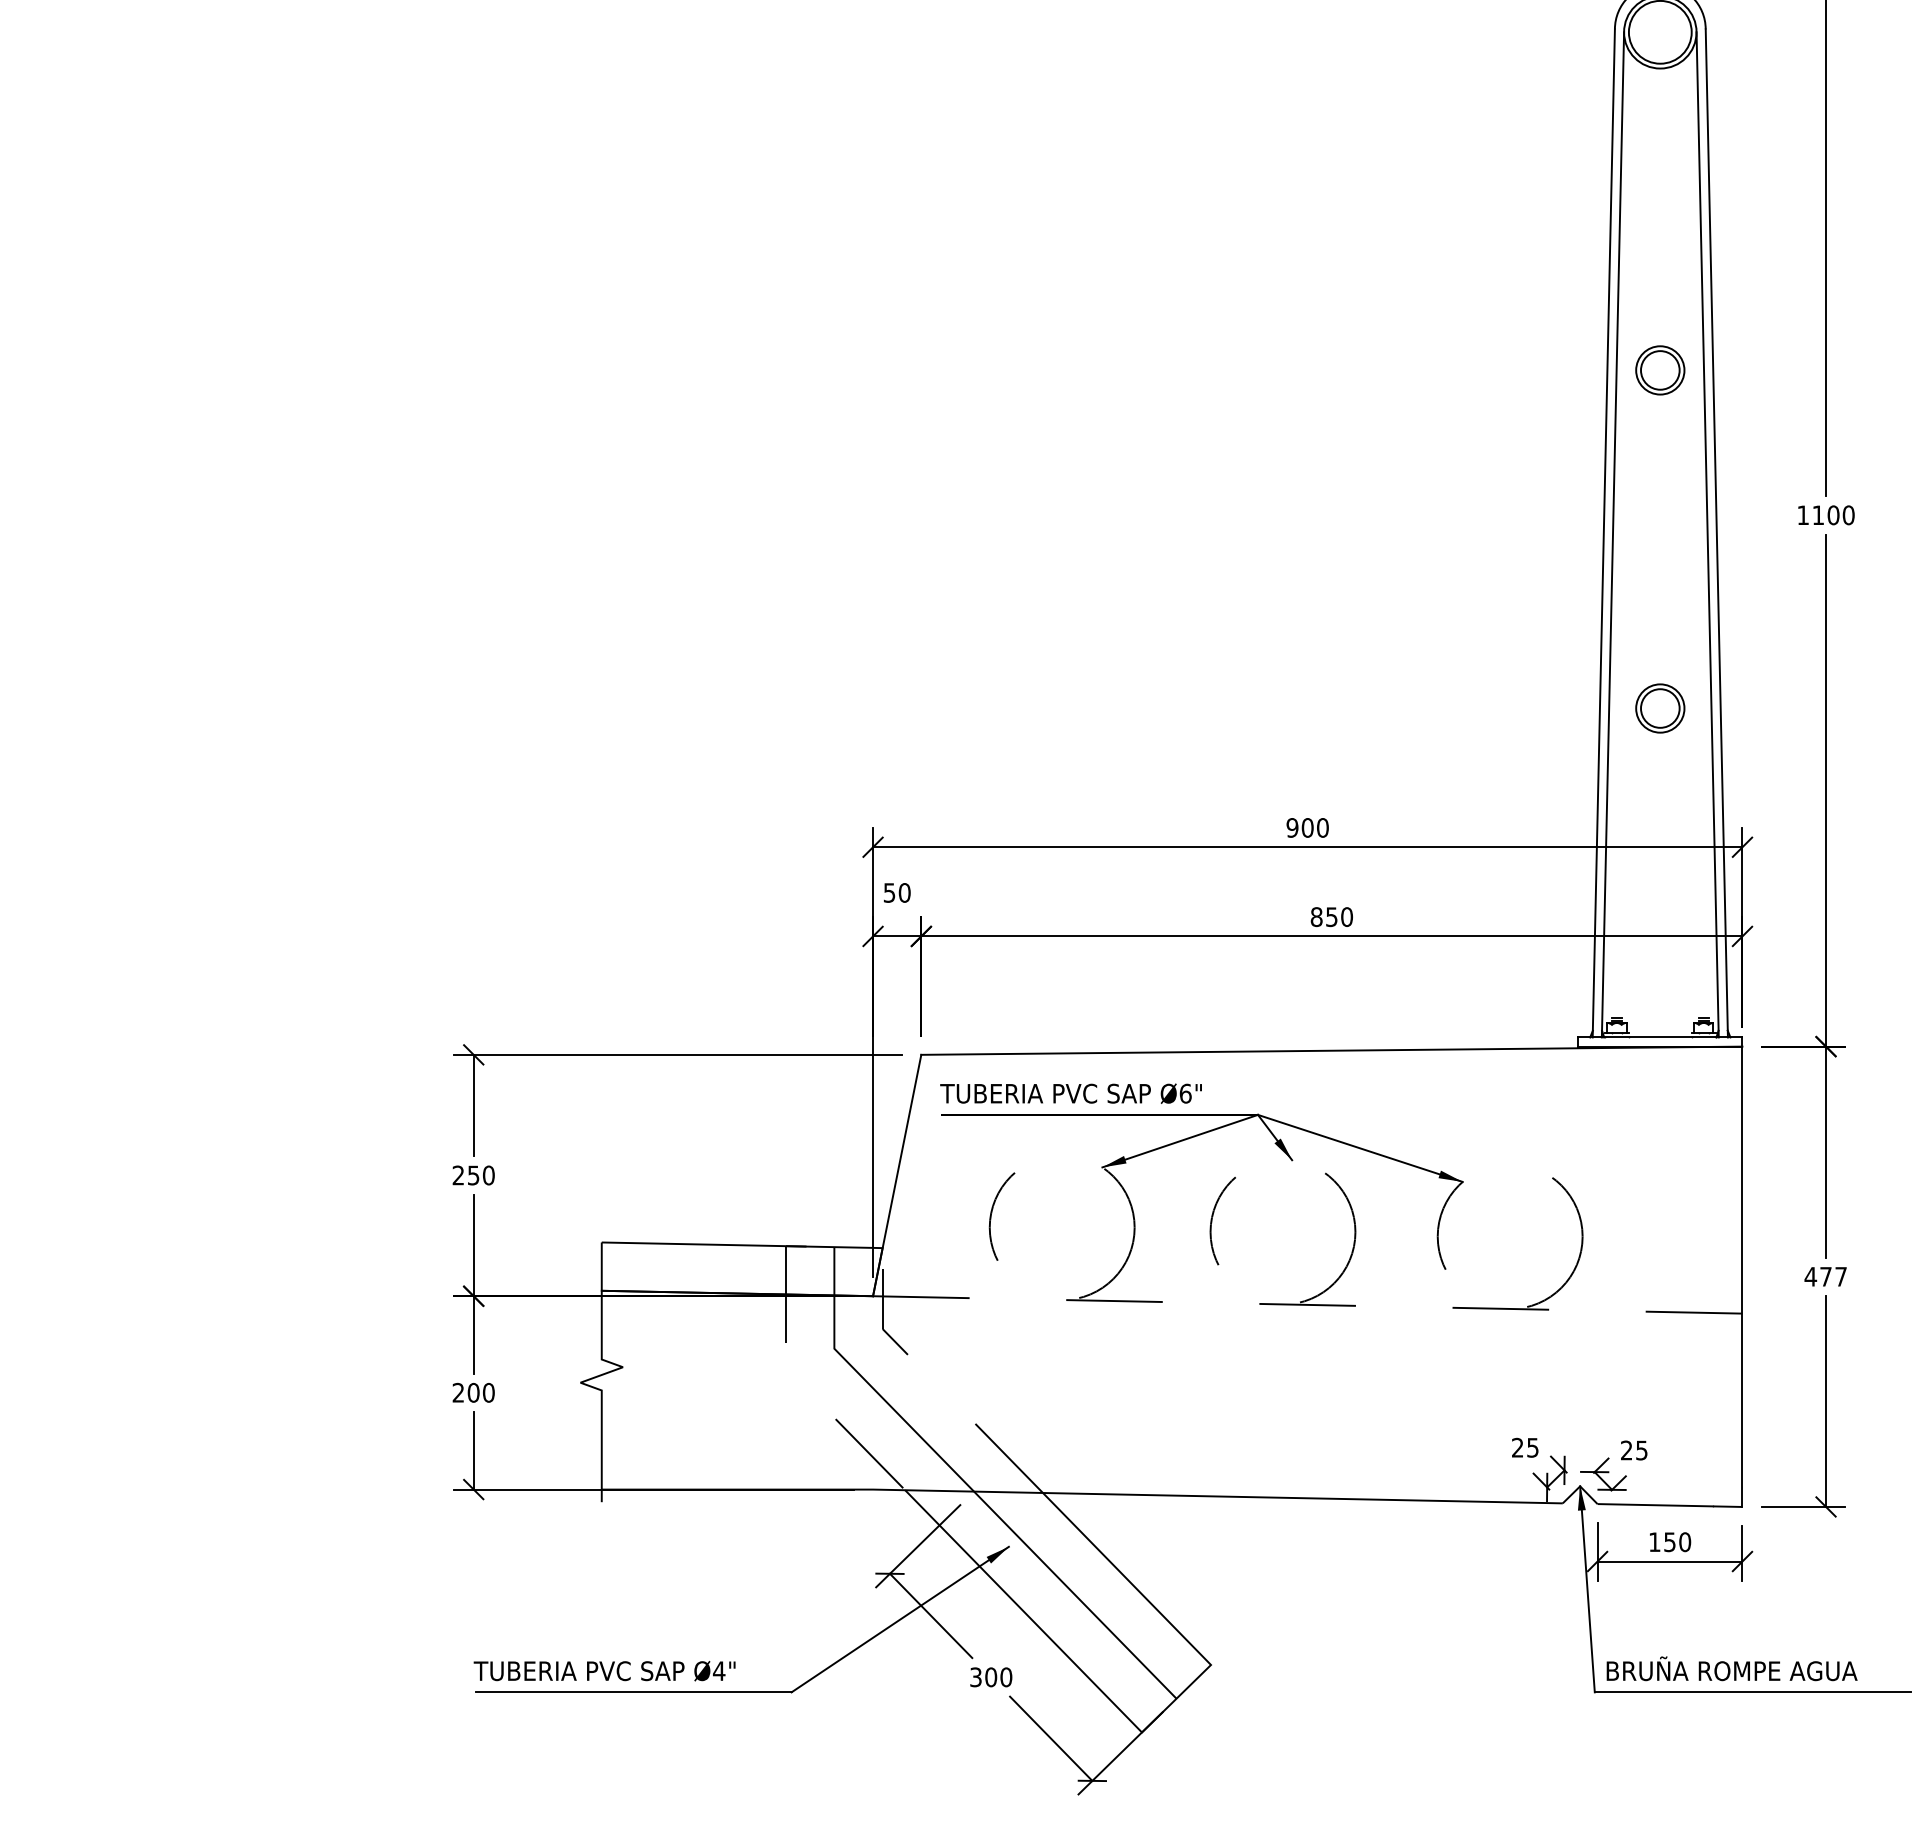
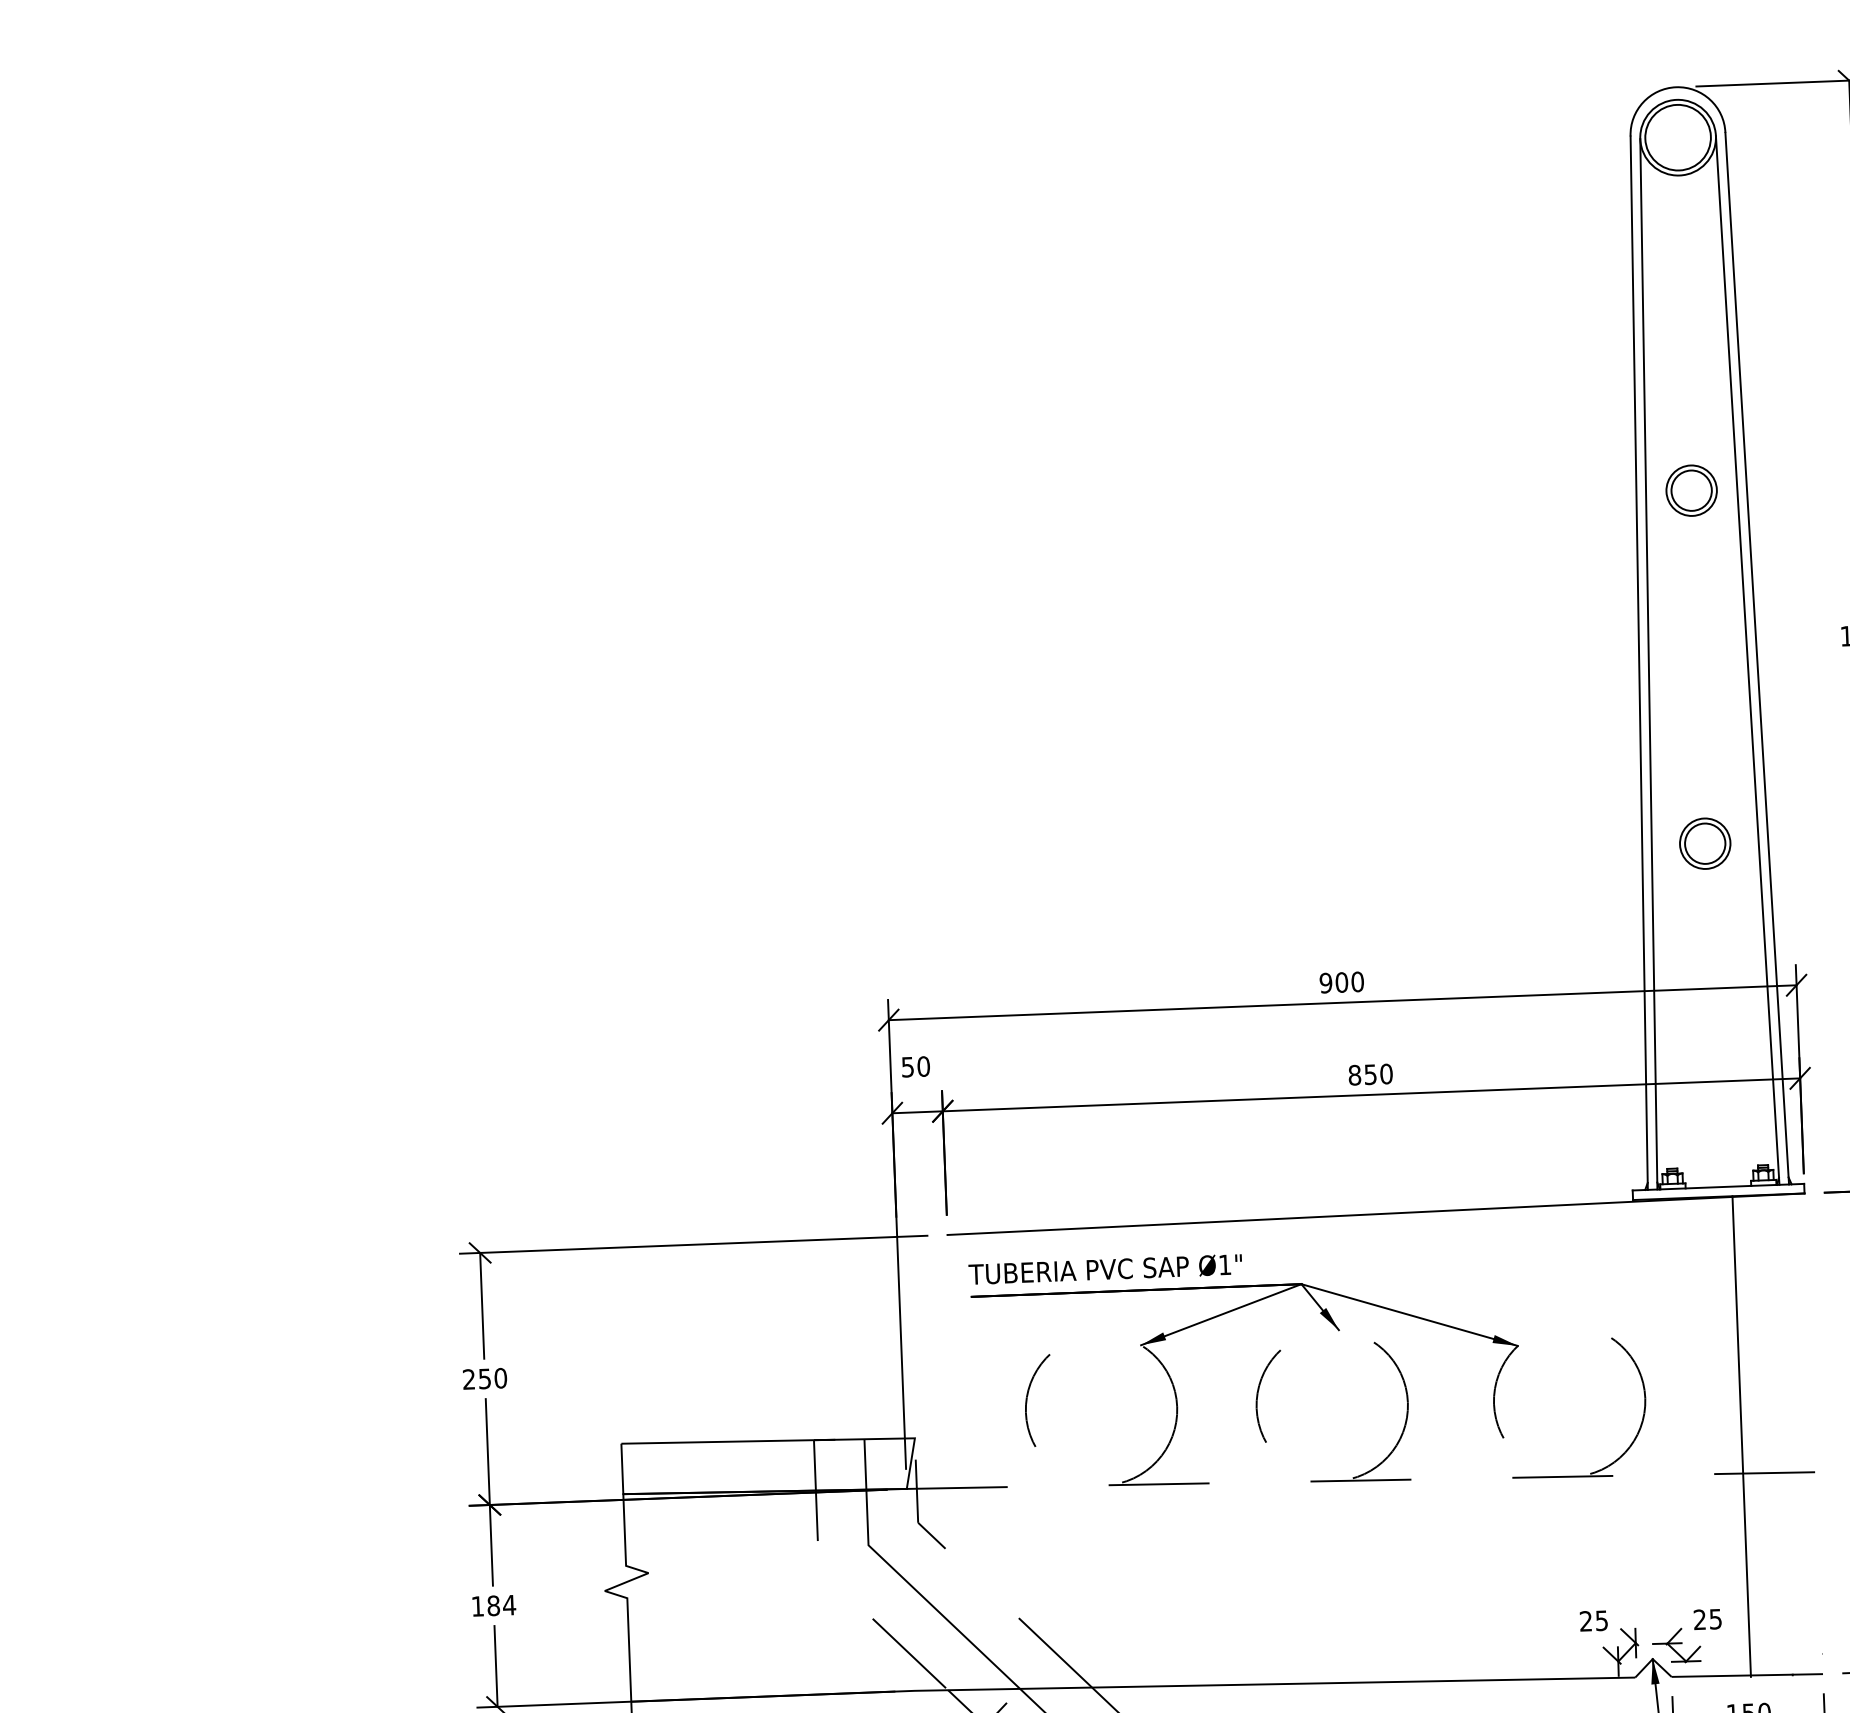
text: (1185, 1093) -> (1224, 1264), Ø6" -> Ø1"
line: (897, 1175) -> (927, 1361), removed
line: (1742, 1276) -> (1741, 1436), moved
text: (473, 1392) -> (493, 1605), 200 -> 184

